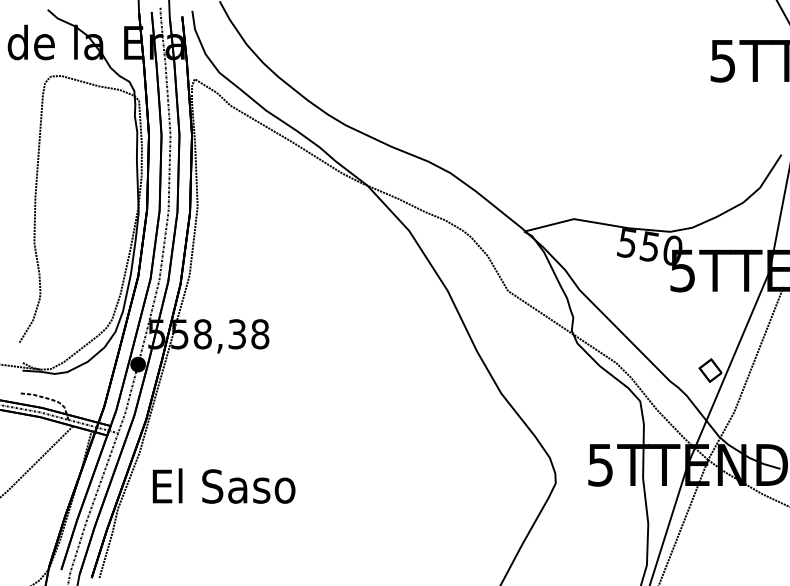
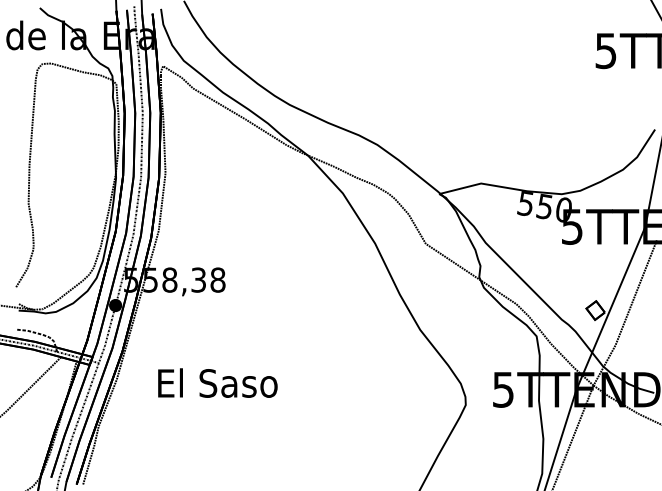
text: (223, 485) -> (217, 382), moved

